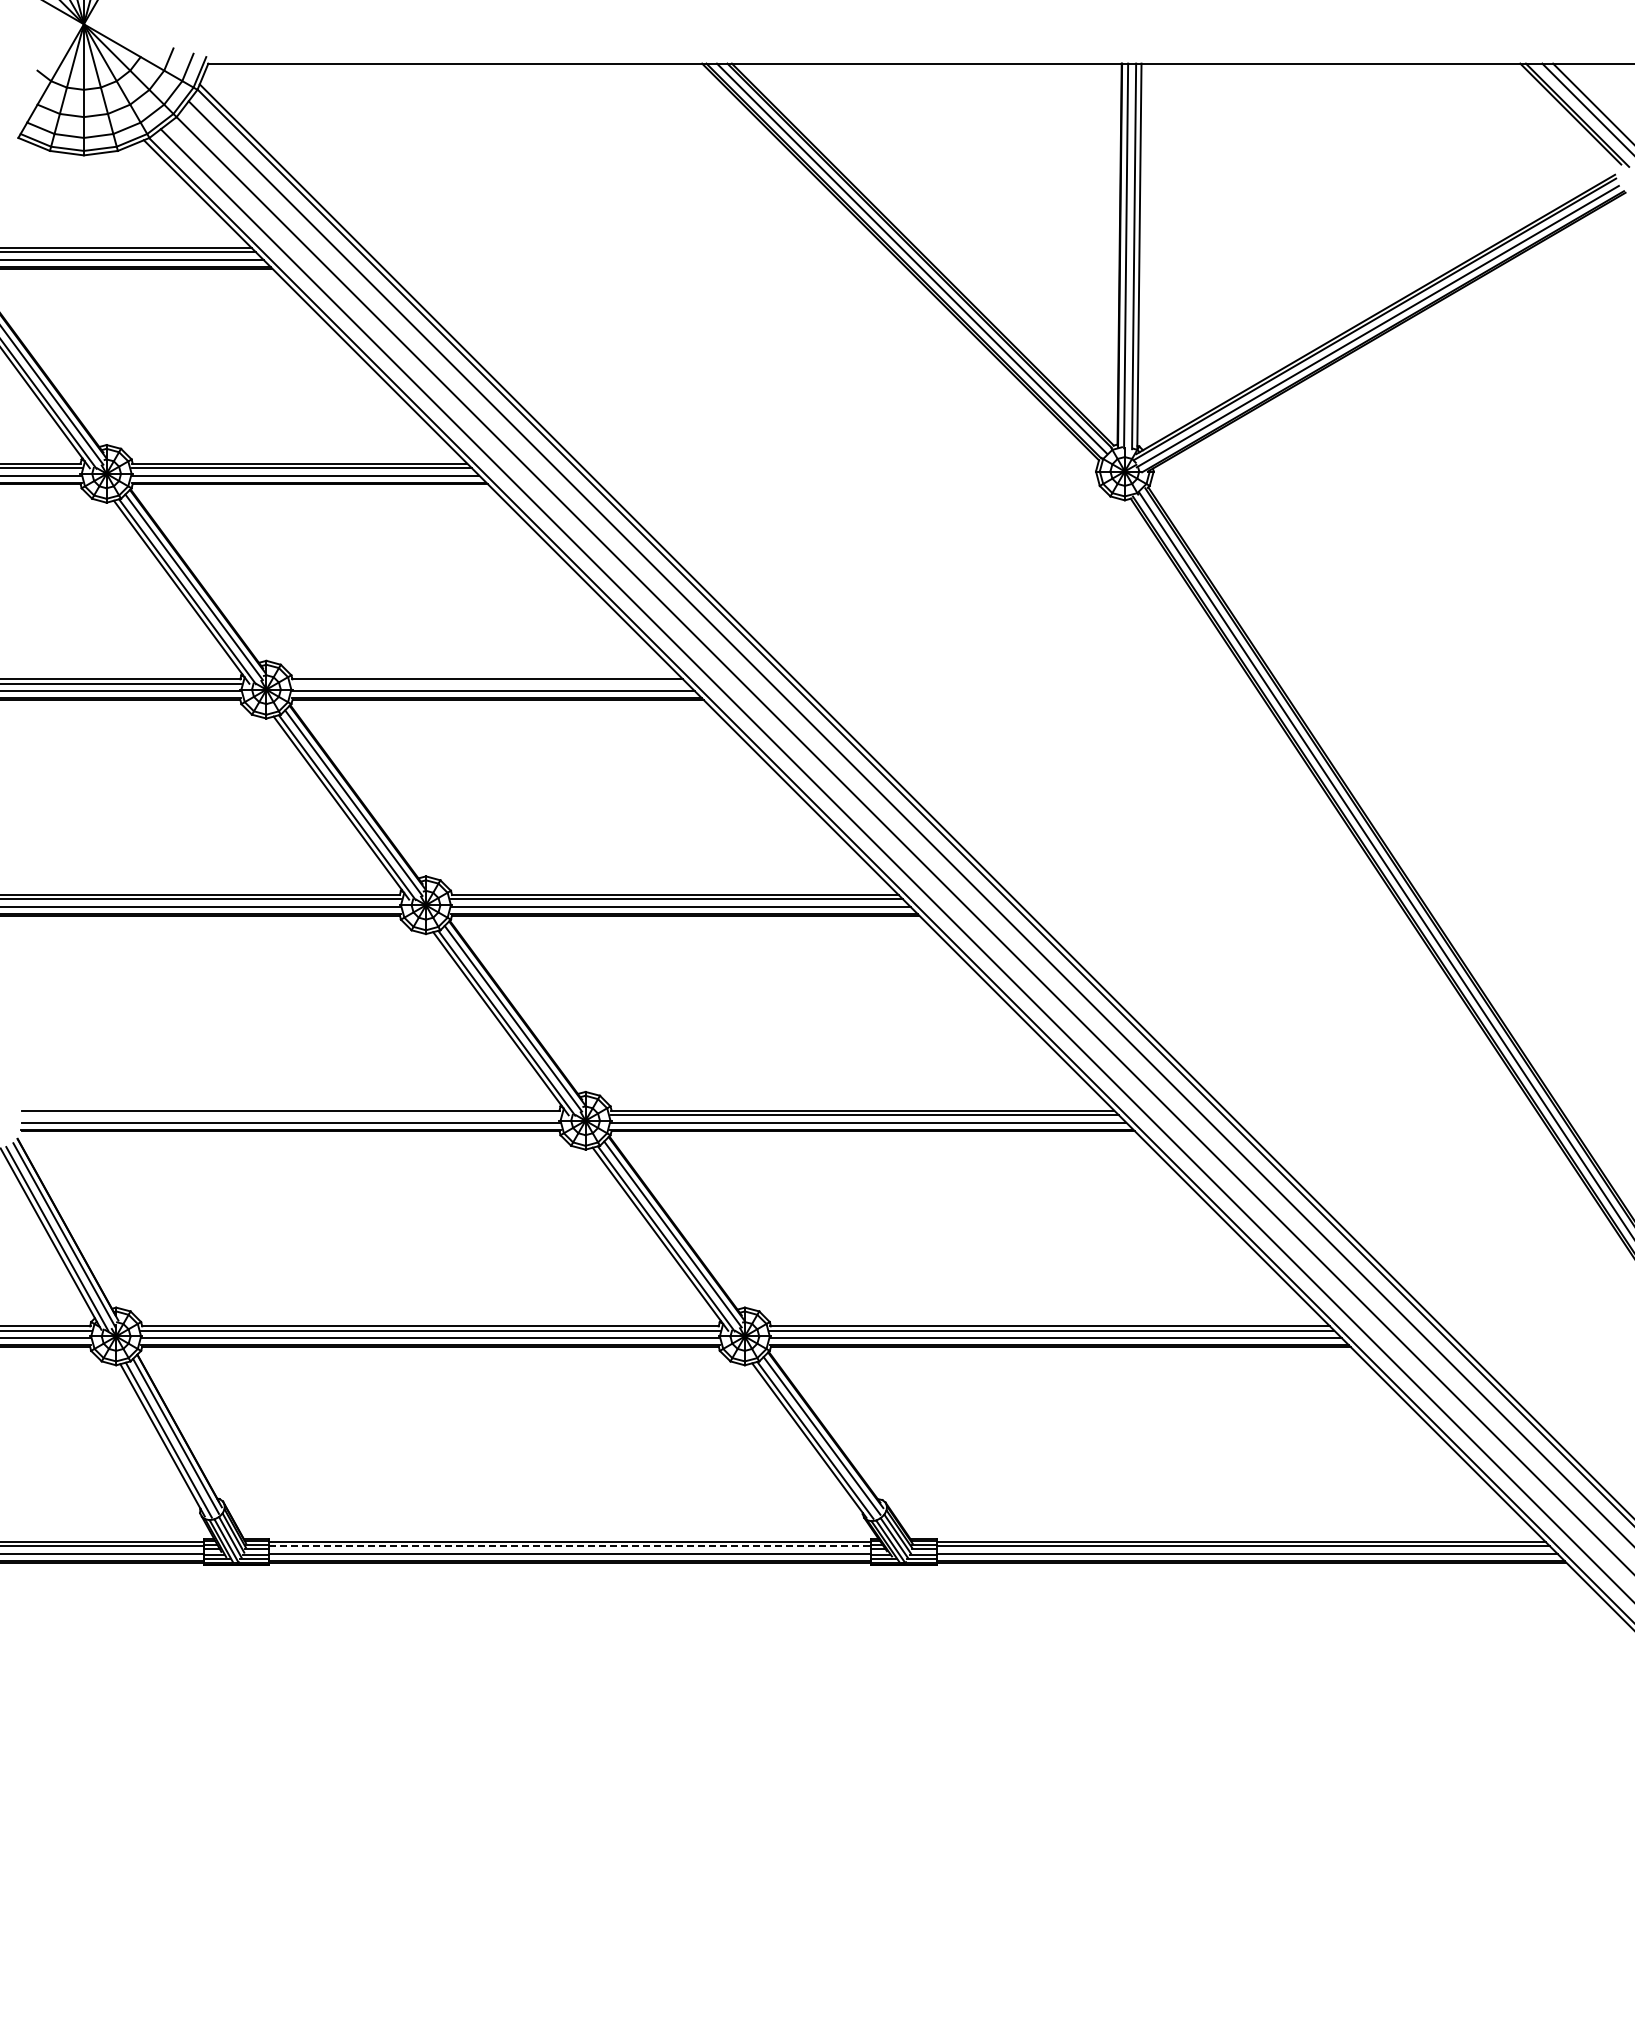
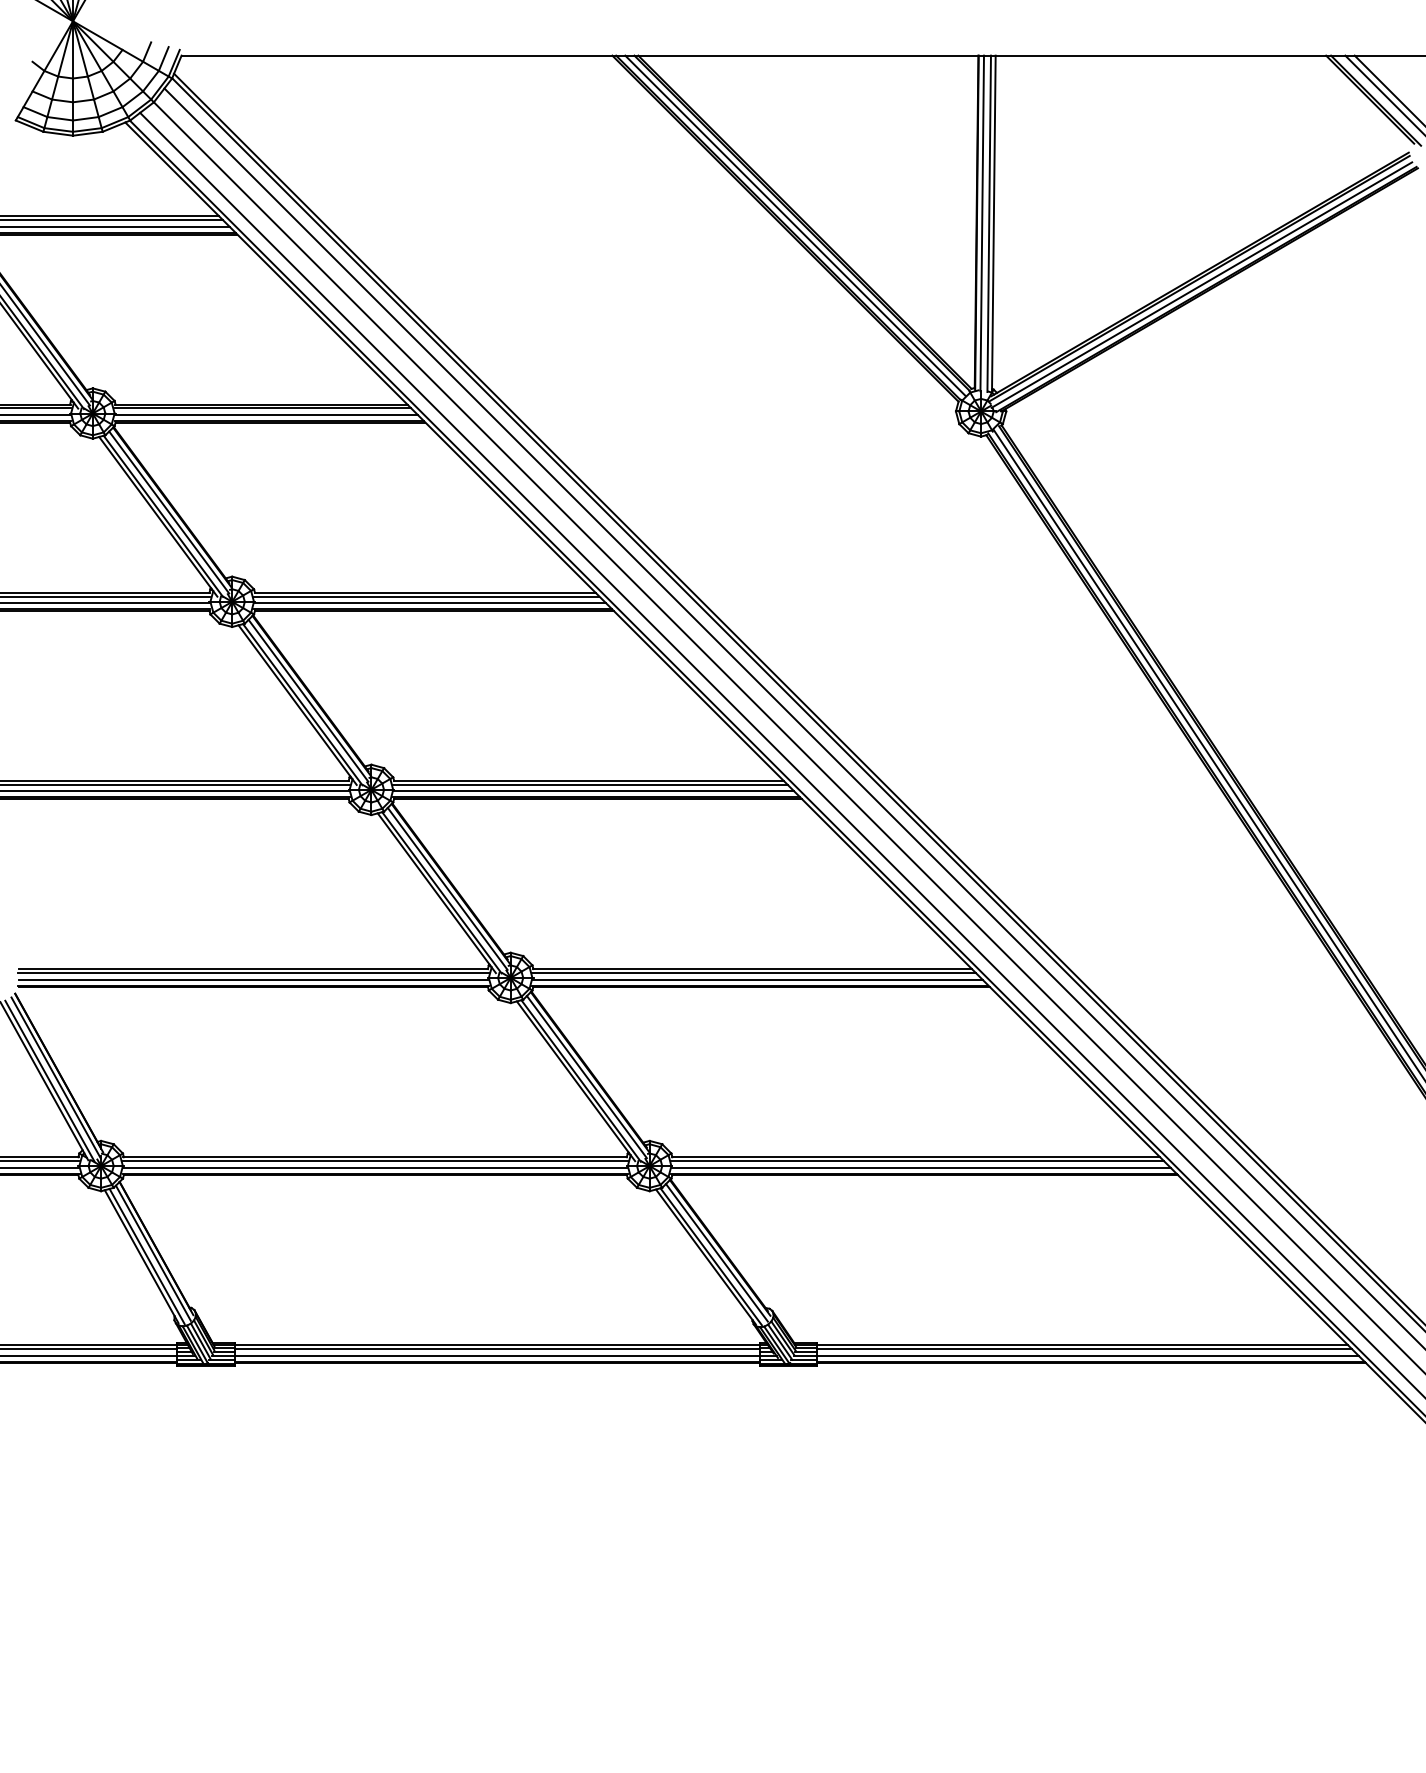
line: (489, 683) -> (426, 596), added
line: (290, 1114) -> (253, 972), added
line: (570, 1546) -> (497, 1349), dashed -> solid

